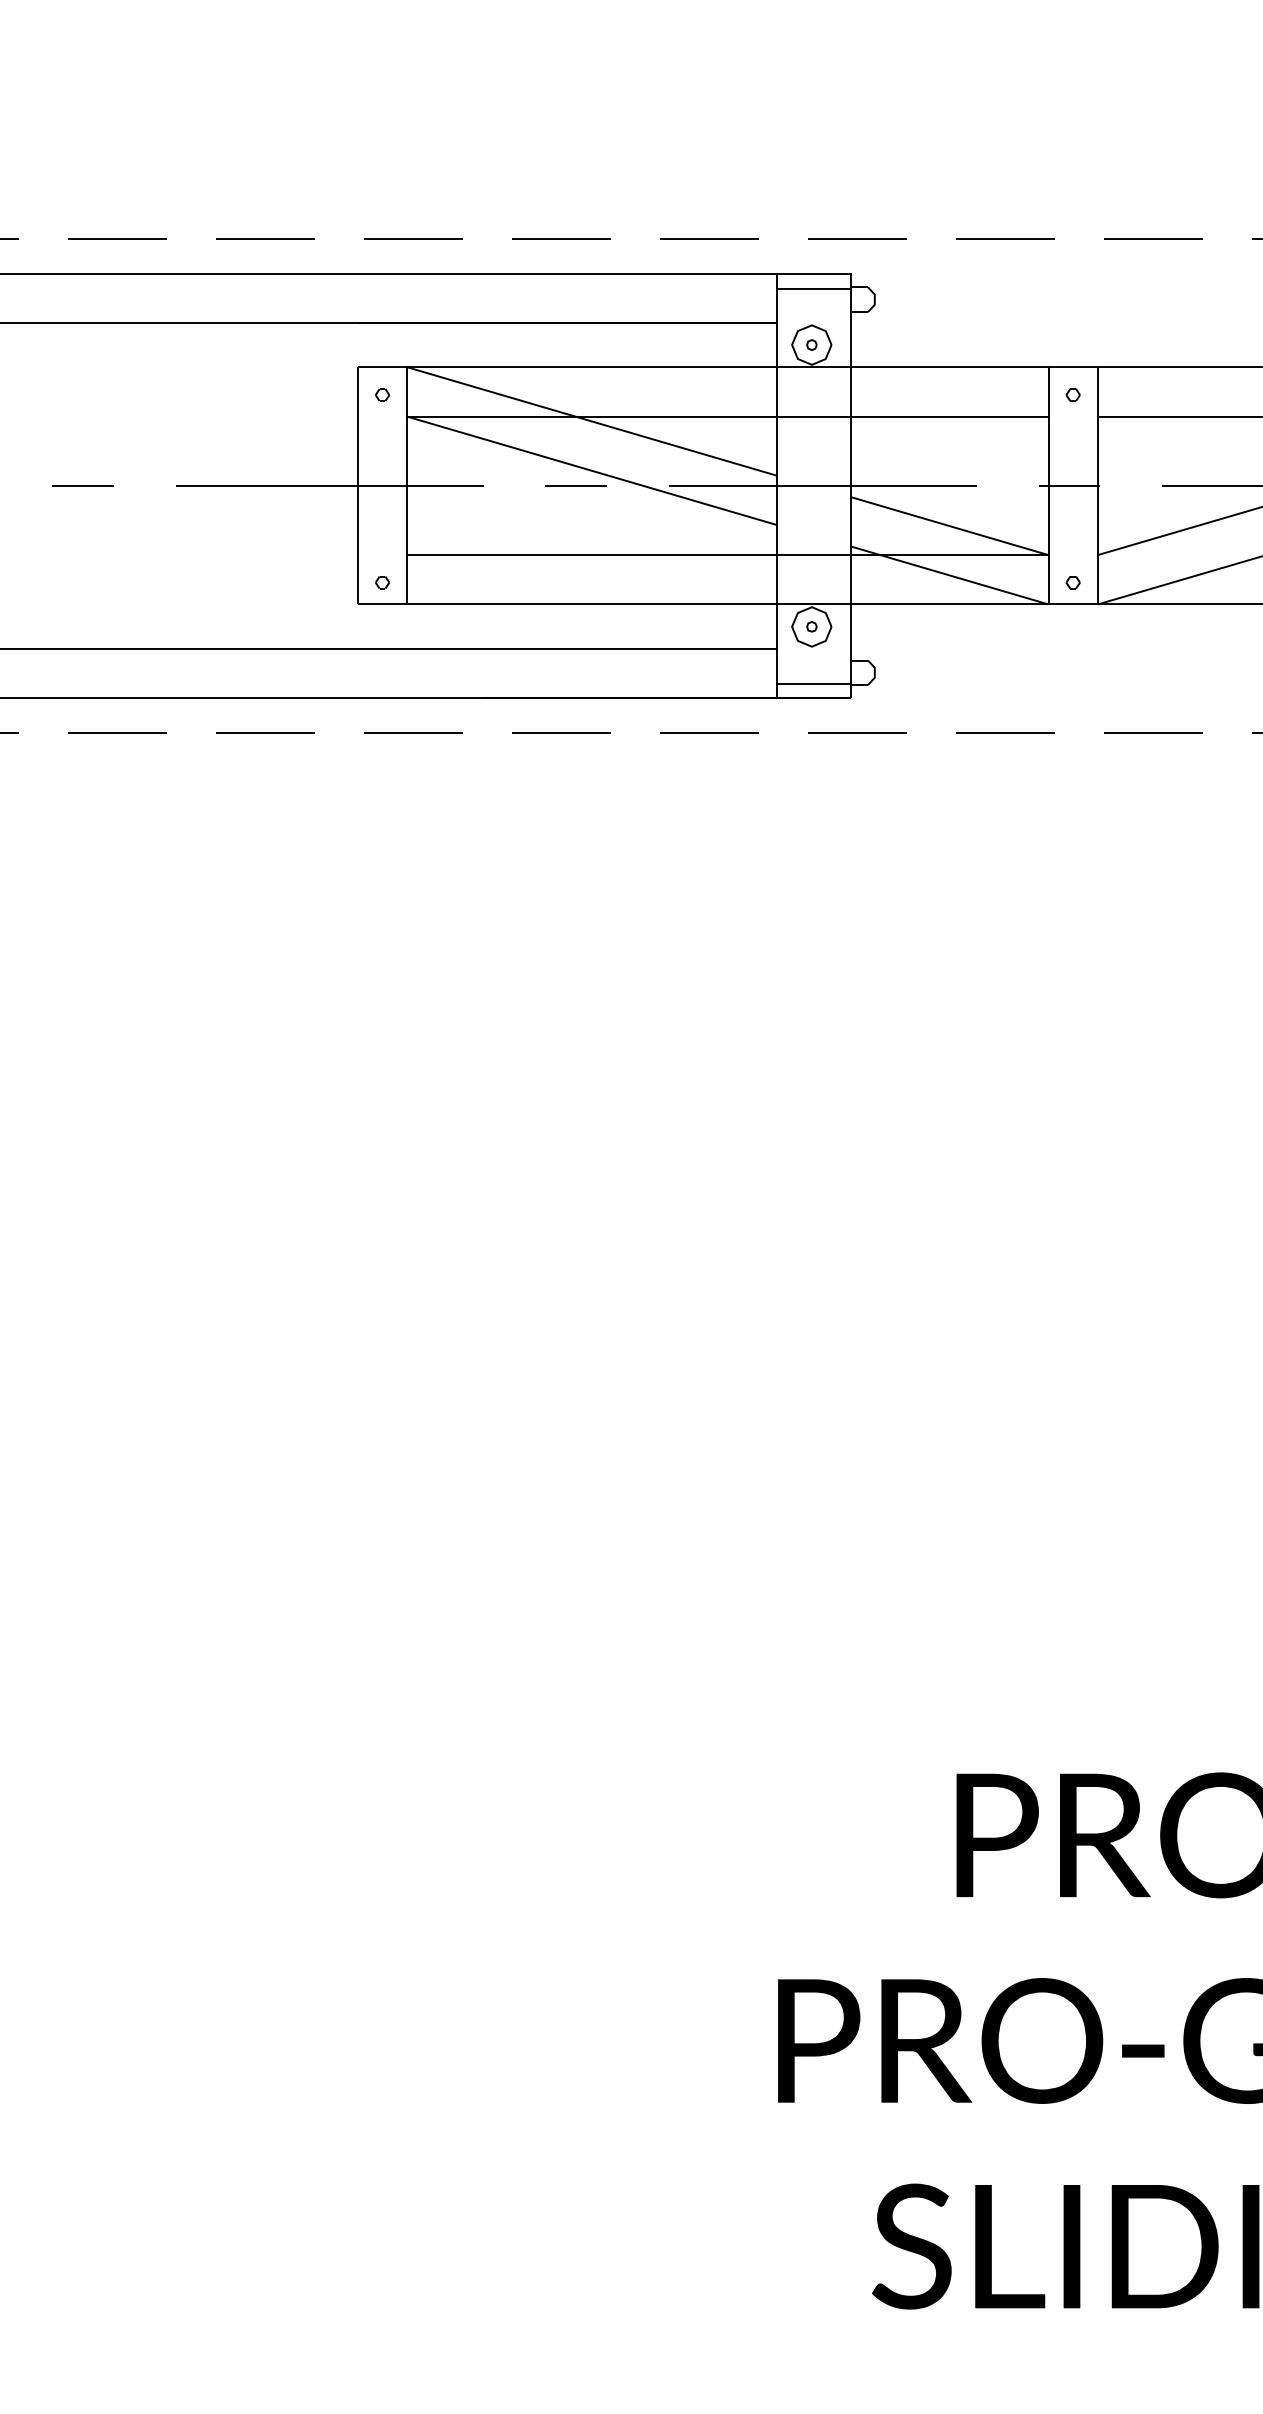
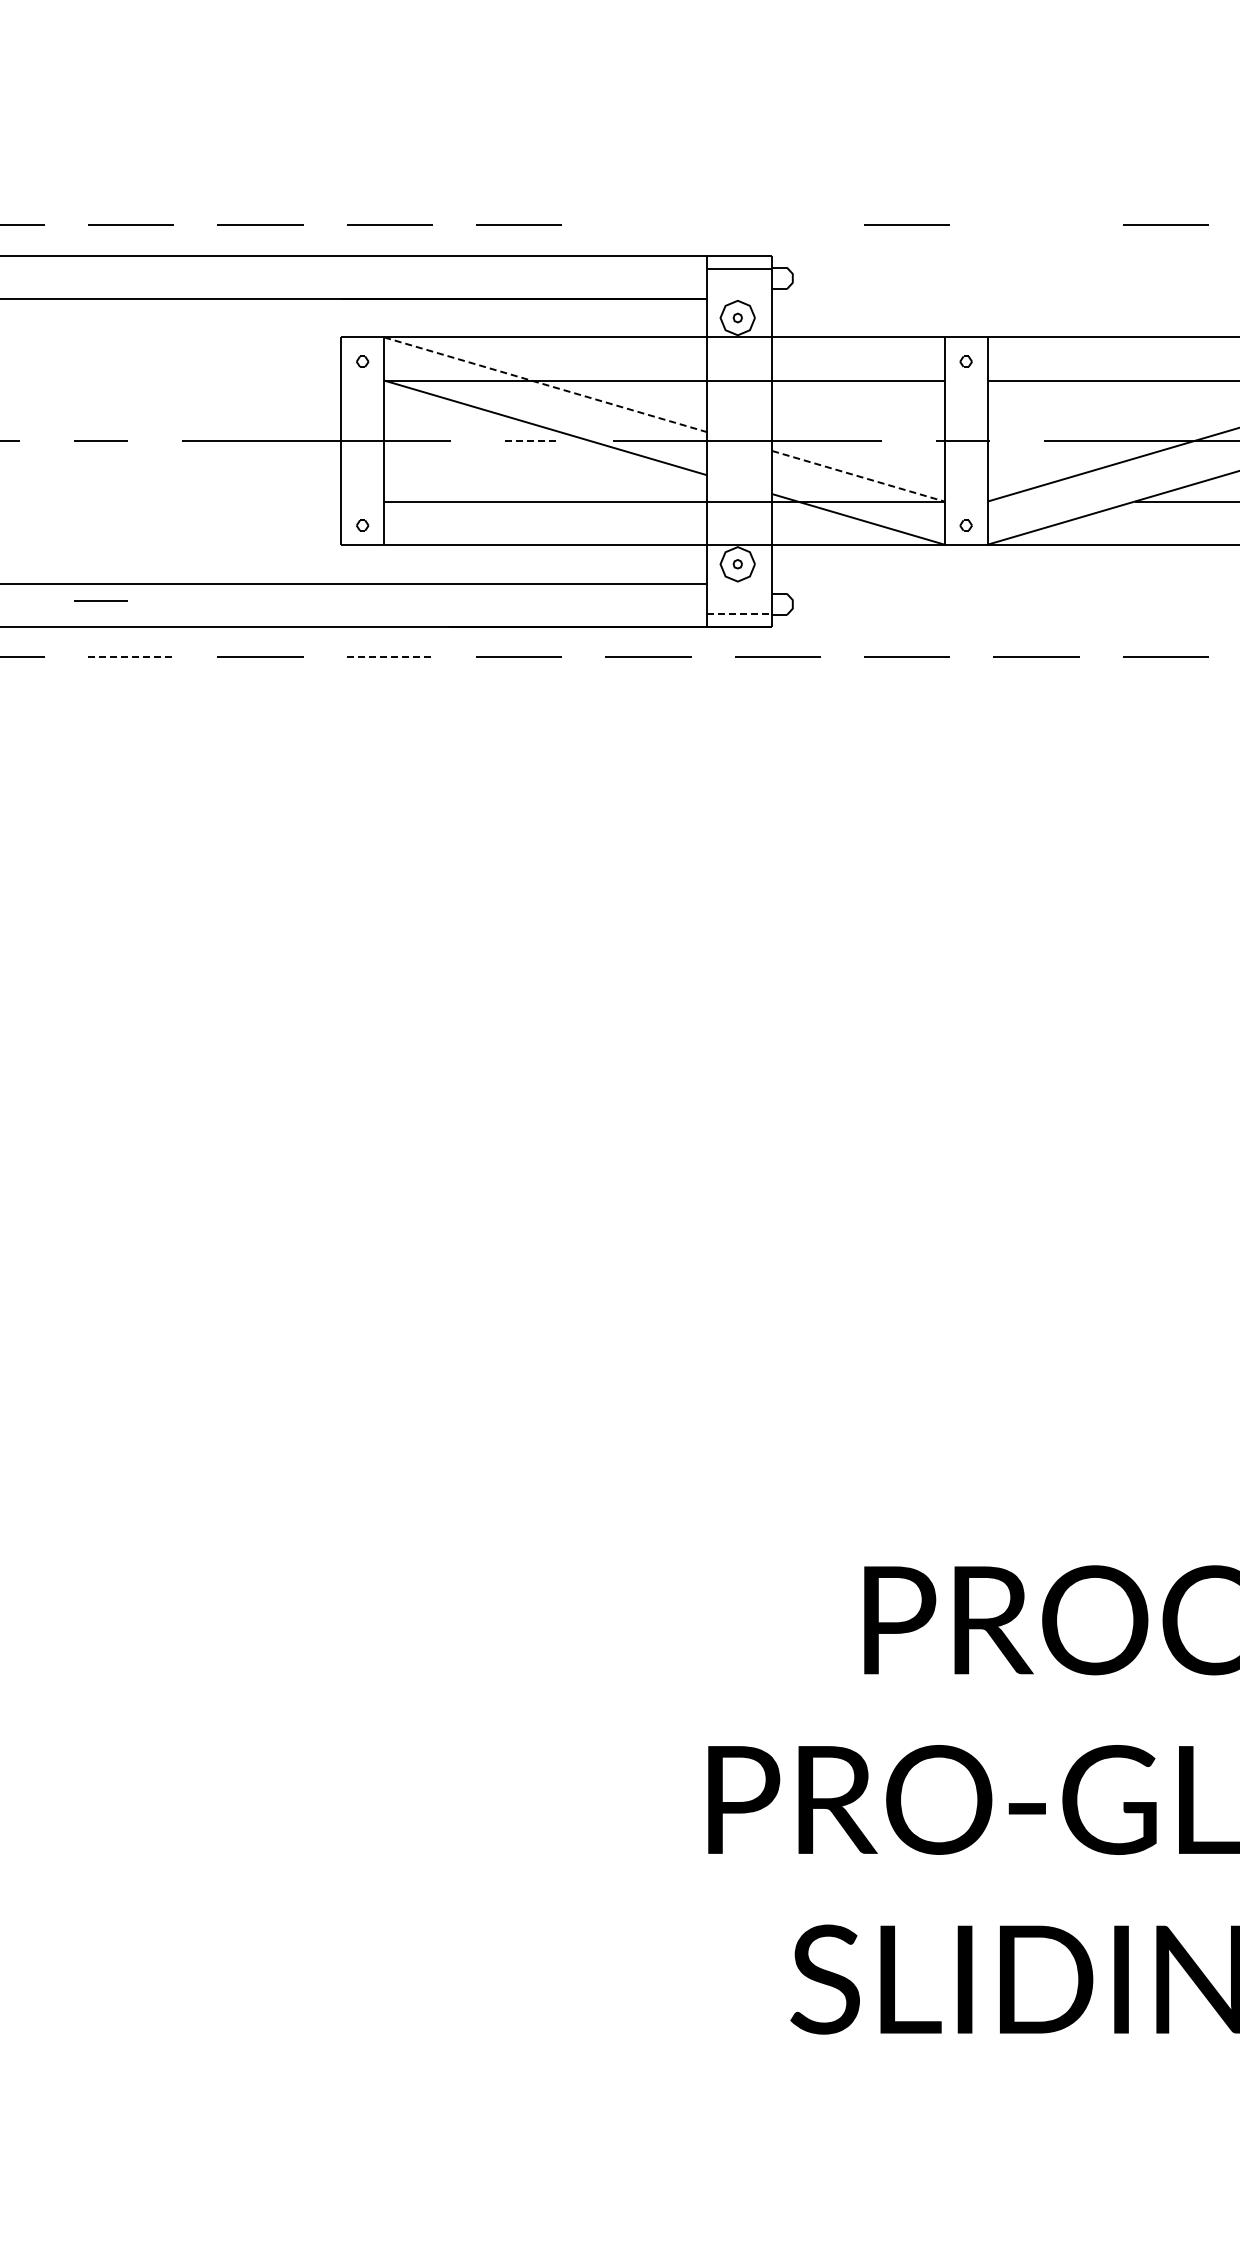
line: (709, 238) -> (648, 224), removed
line: (857, 238) -> (777, 224), removed
line: (1153, 238) -> (1036, 224), removed
line: (592, 421) -> (546, 384), solid -> dashed
line: (576, 486) -> (532, 441), solid -> dashed
line: (949, 526) -> (858, 476), solid -> dashed
line: (82, 668) -> (100, 600), added
line: (814, 683) -> (740, 613), solid -> dashed
line: (118, 732) -> (131, 656), solid -> dashed
line: (414, 732) -> (390, 656), solid -> dashed

